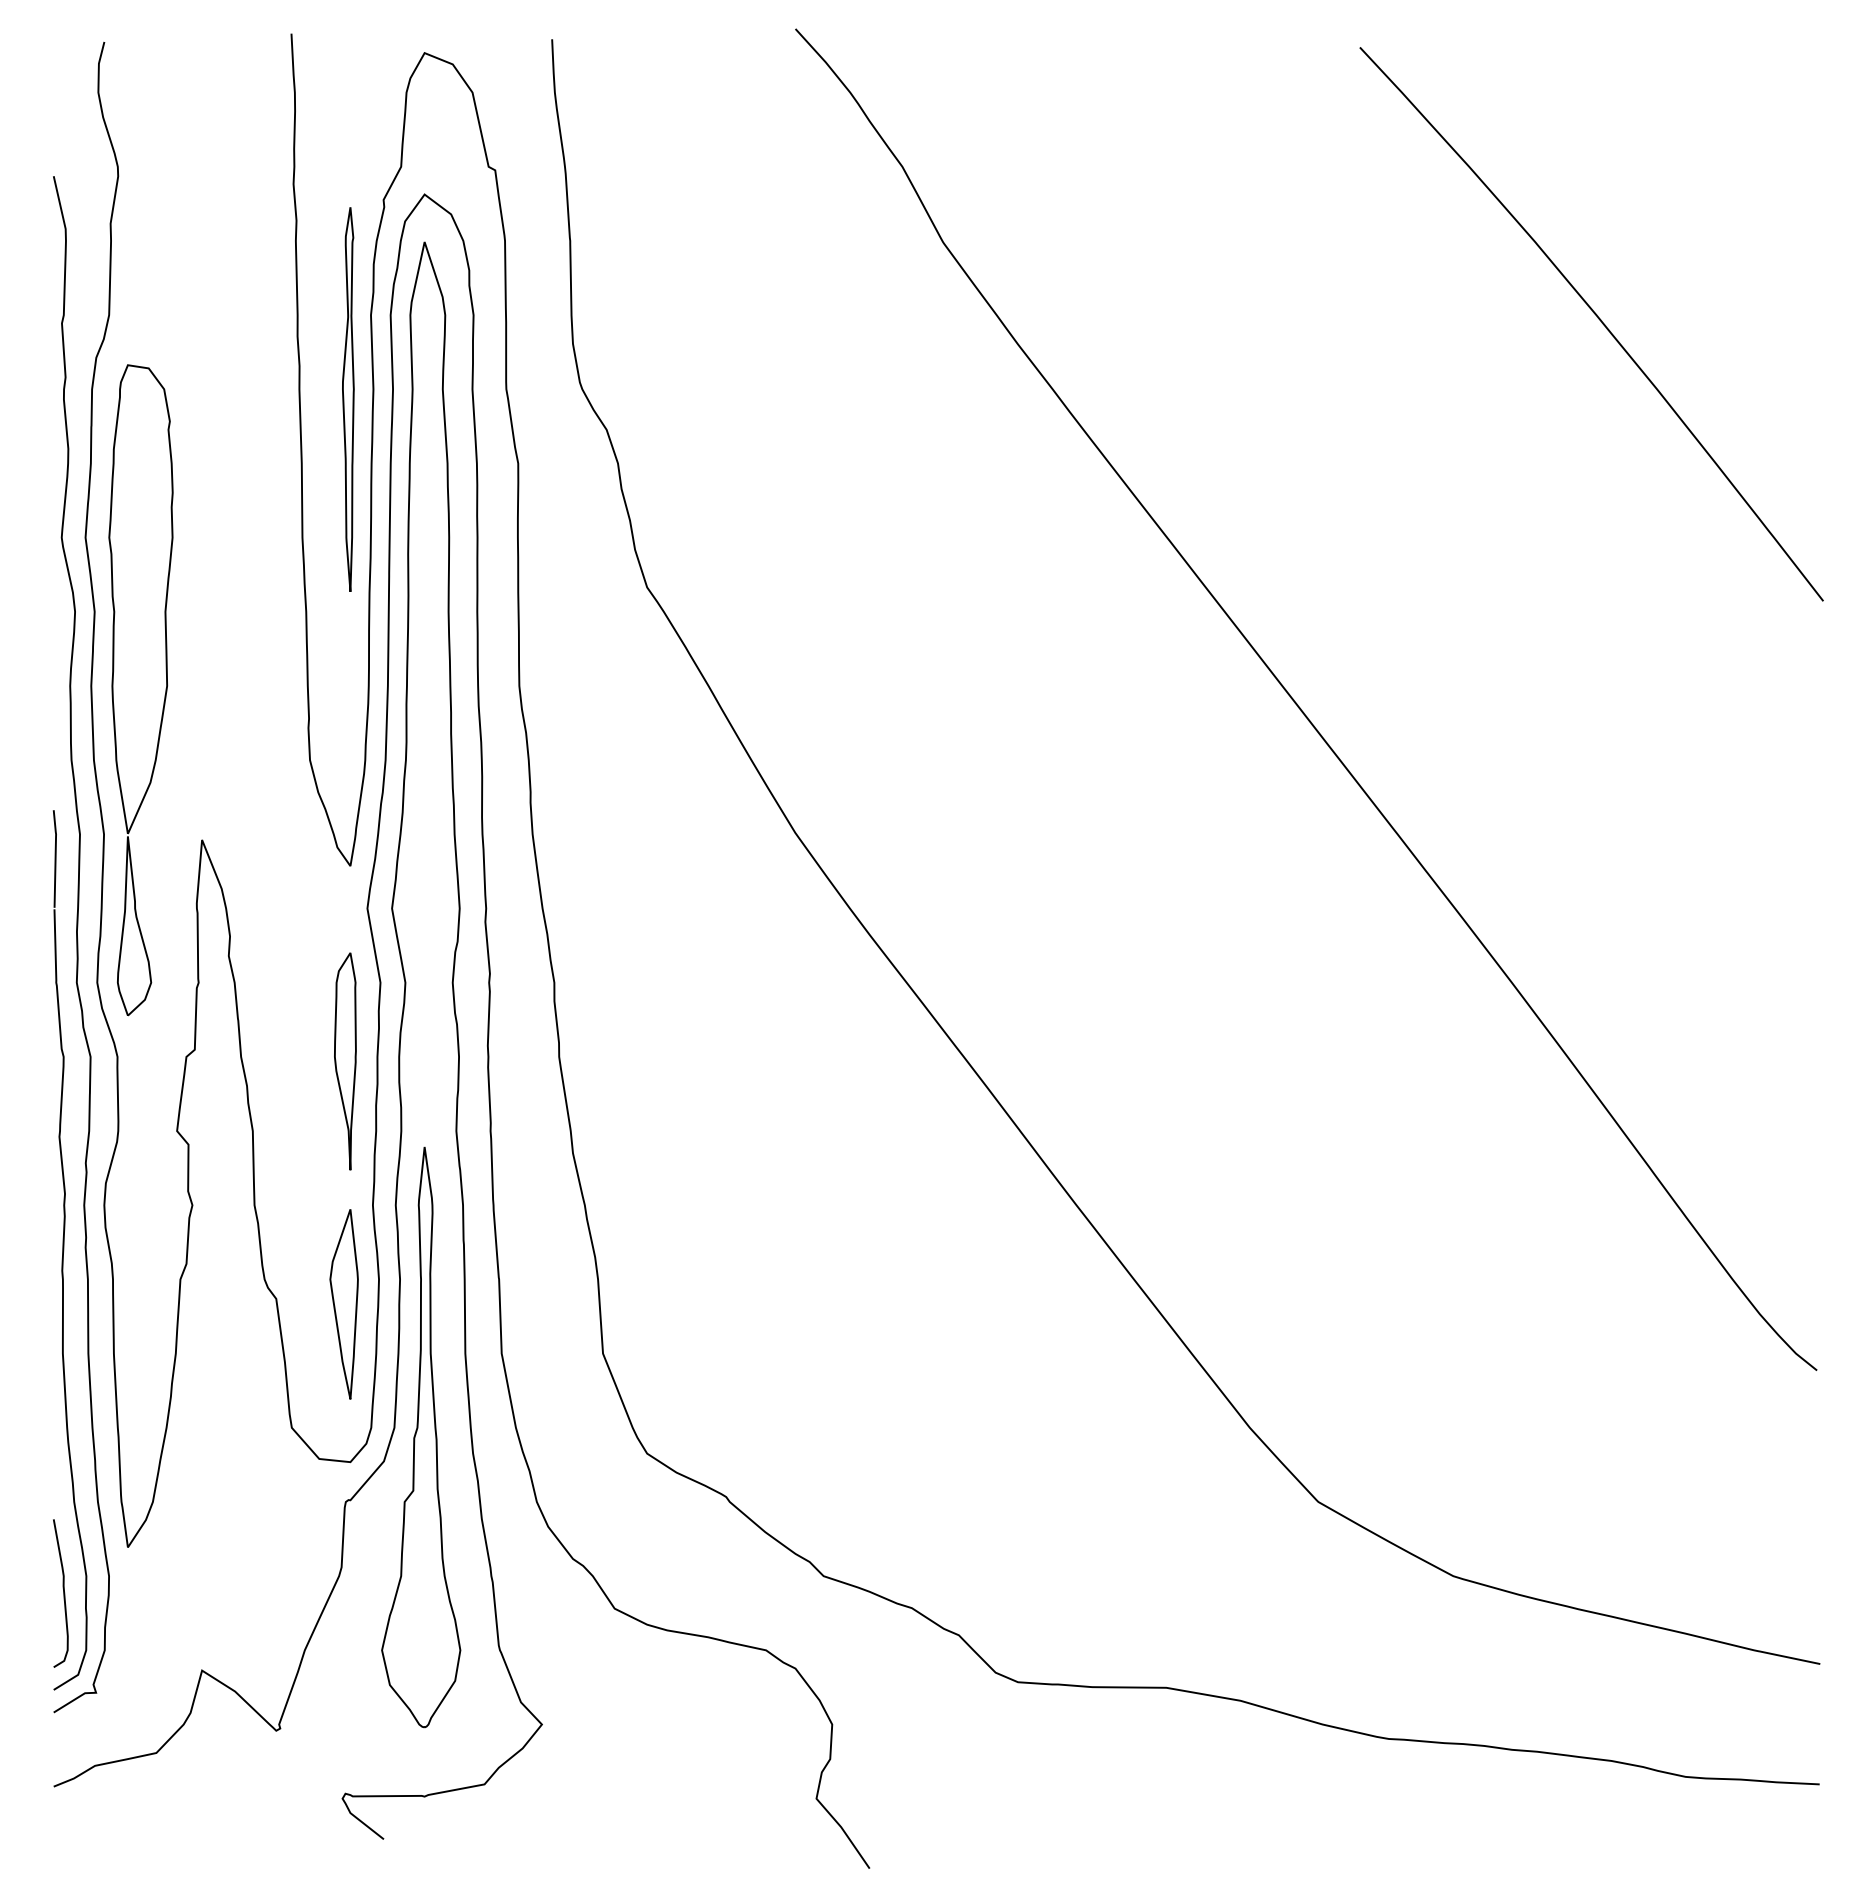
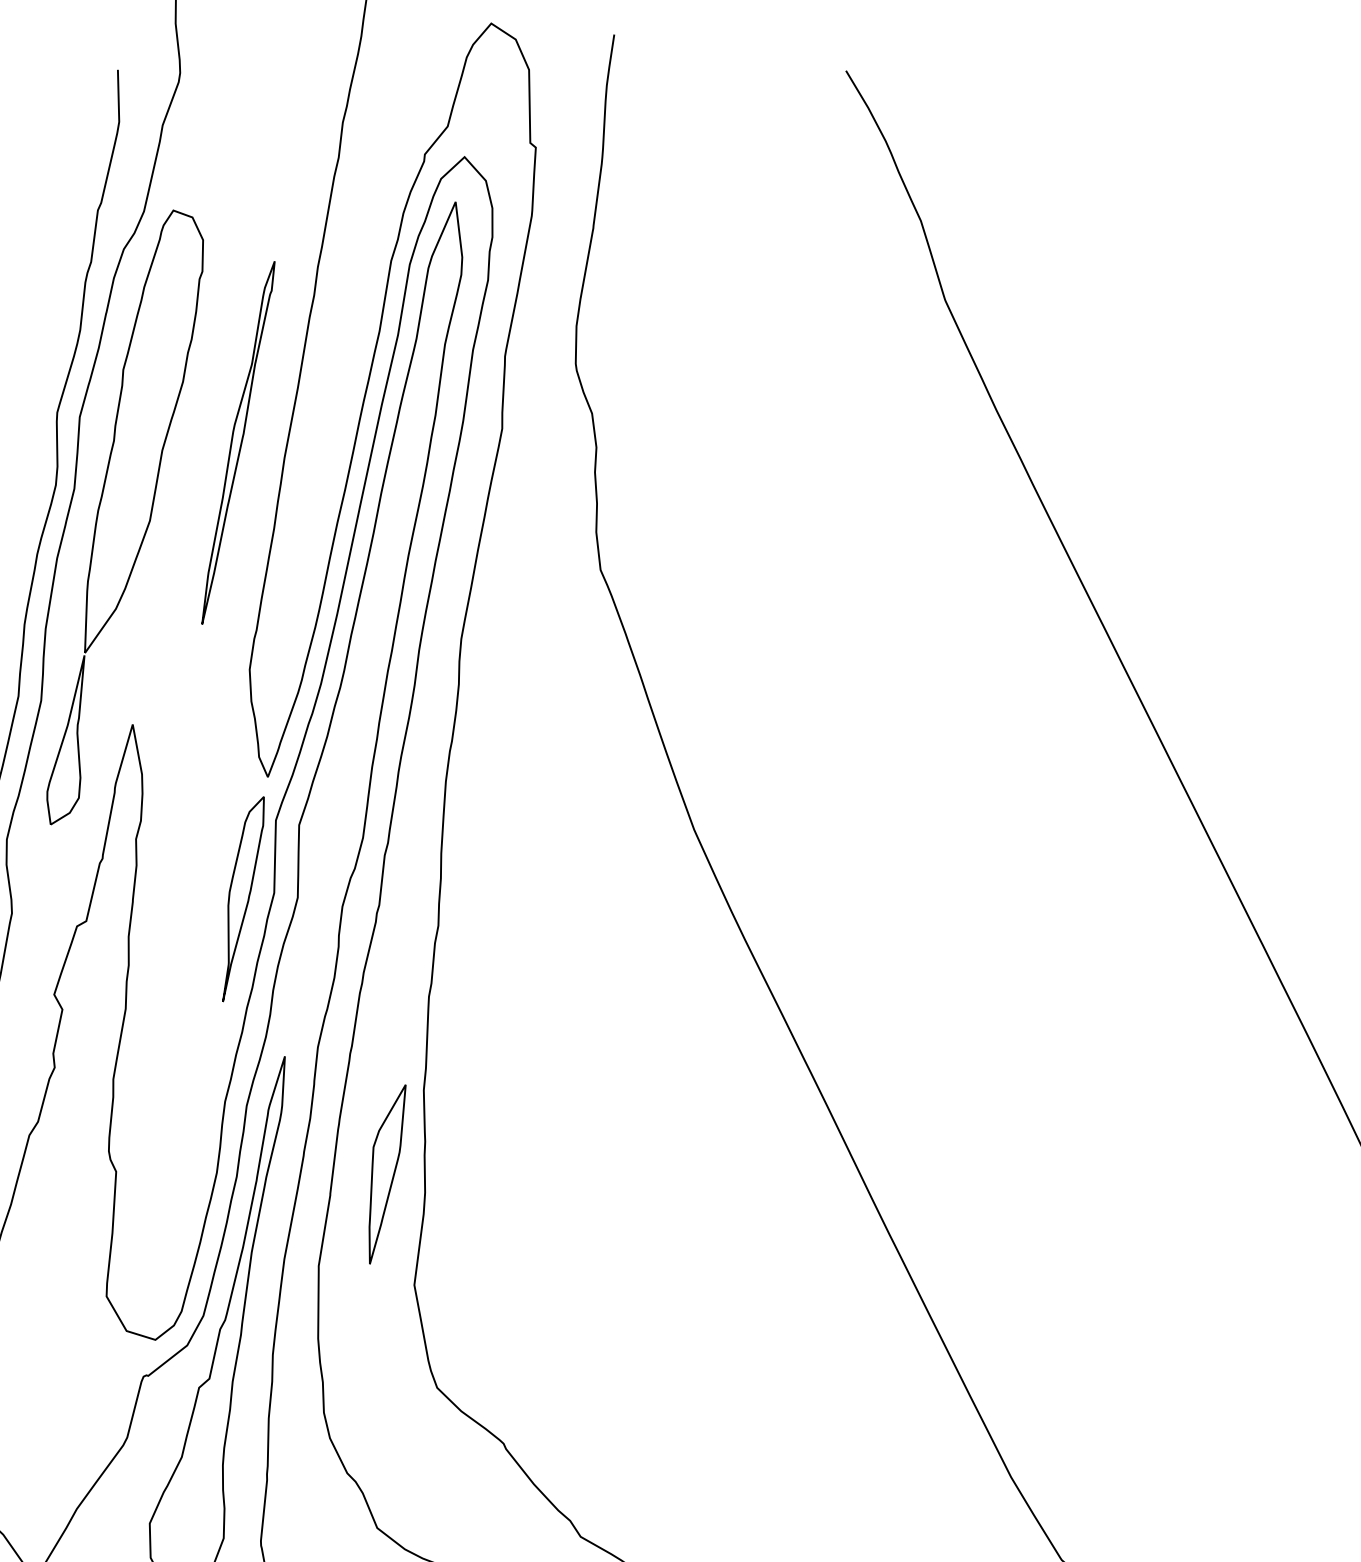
part: (348, 399) -> (236, 442), moved
part: (140, 690) -> (123, 520), moved
part: (345, 1061) -> (238, 898), moved
part: (343, 1304) -> (381, 1173), moved

